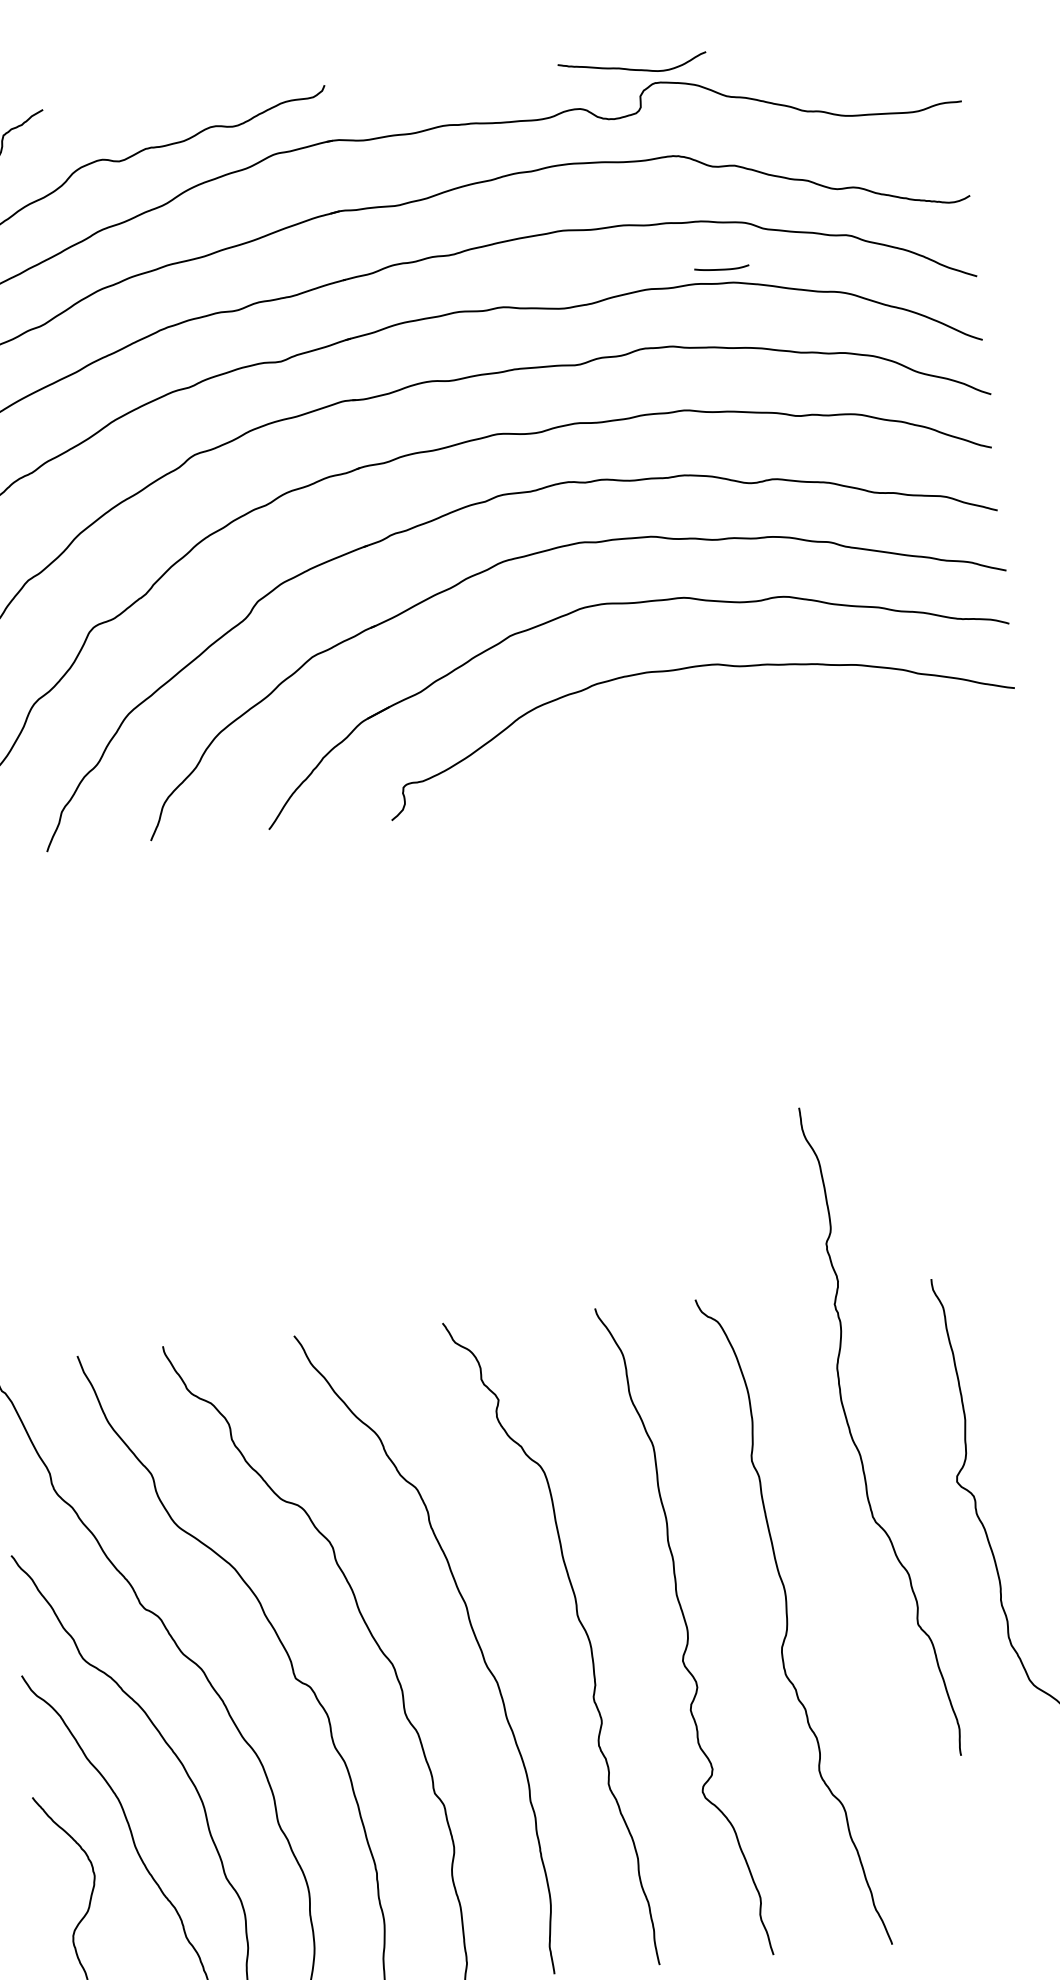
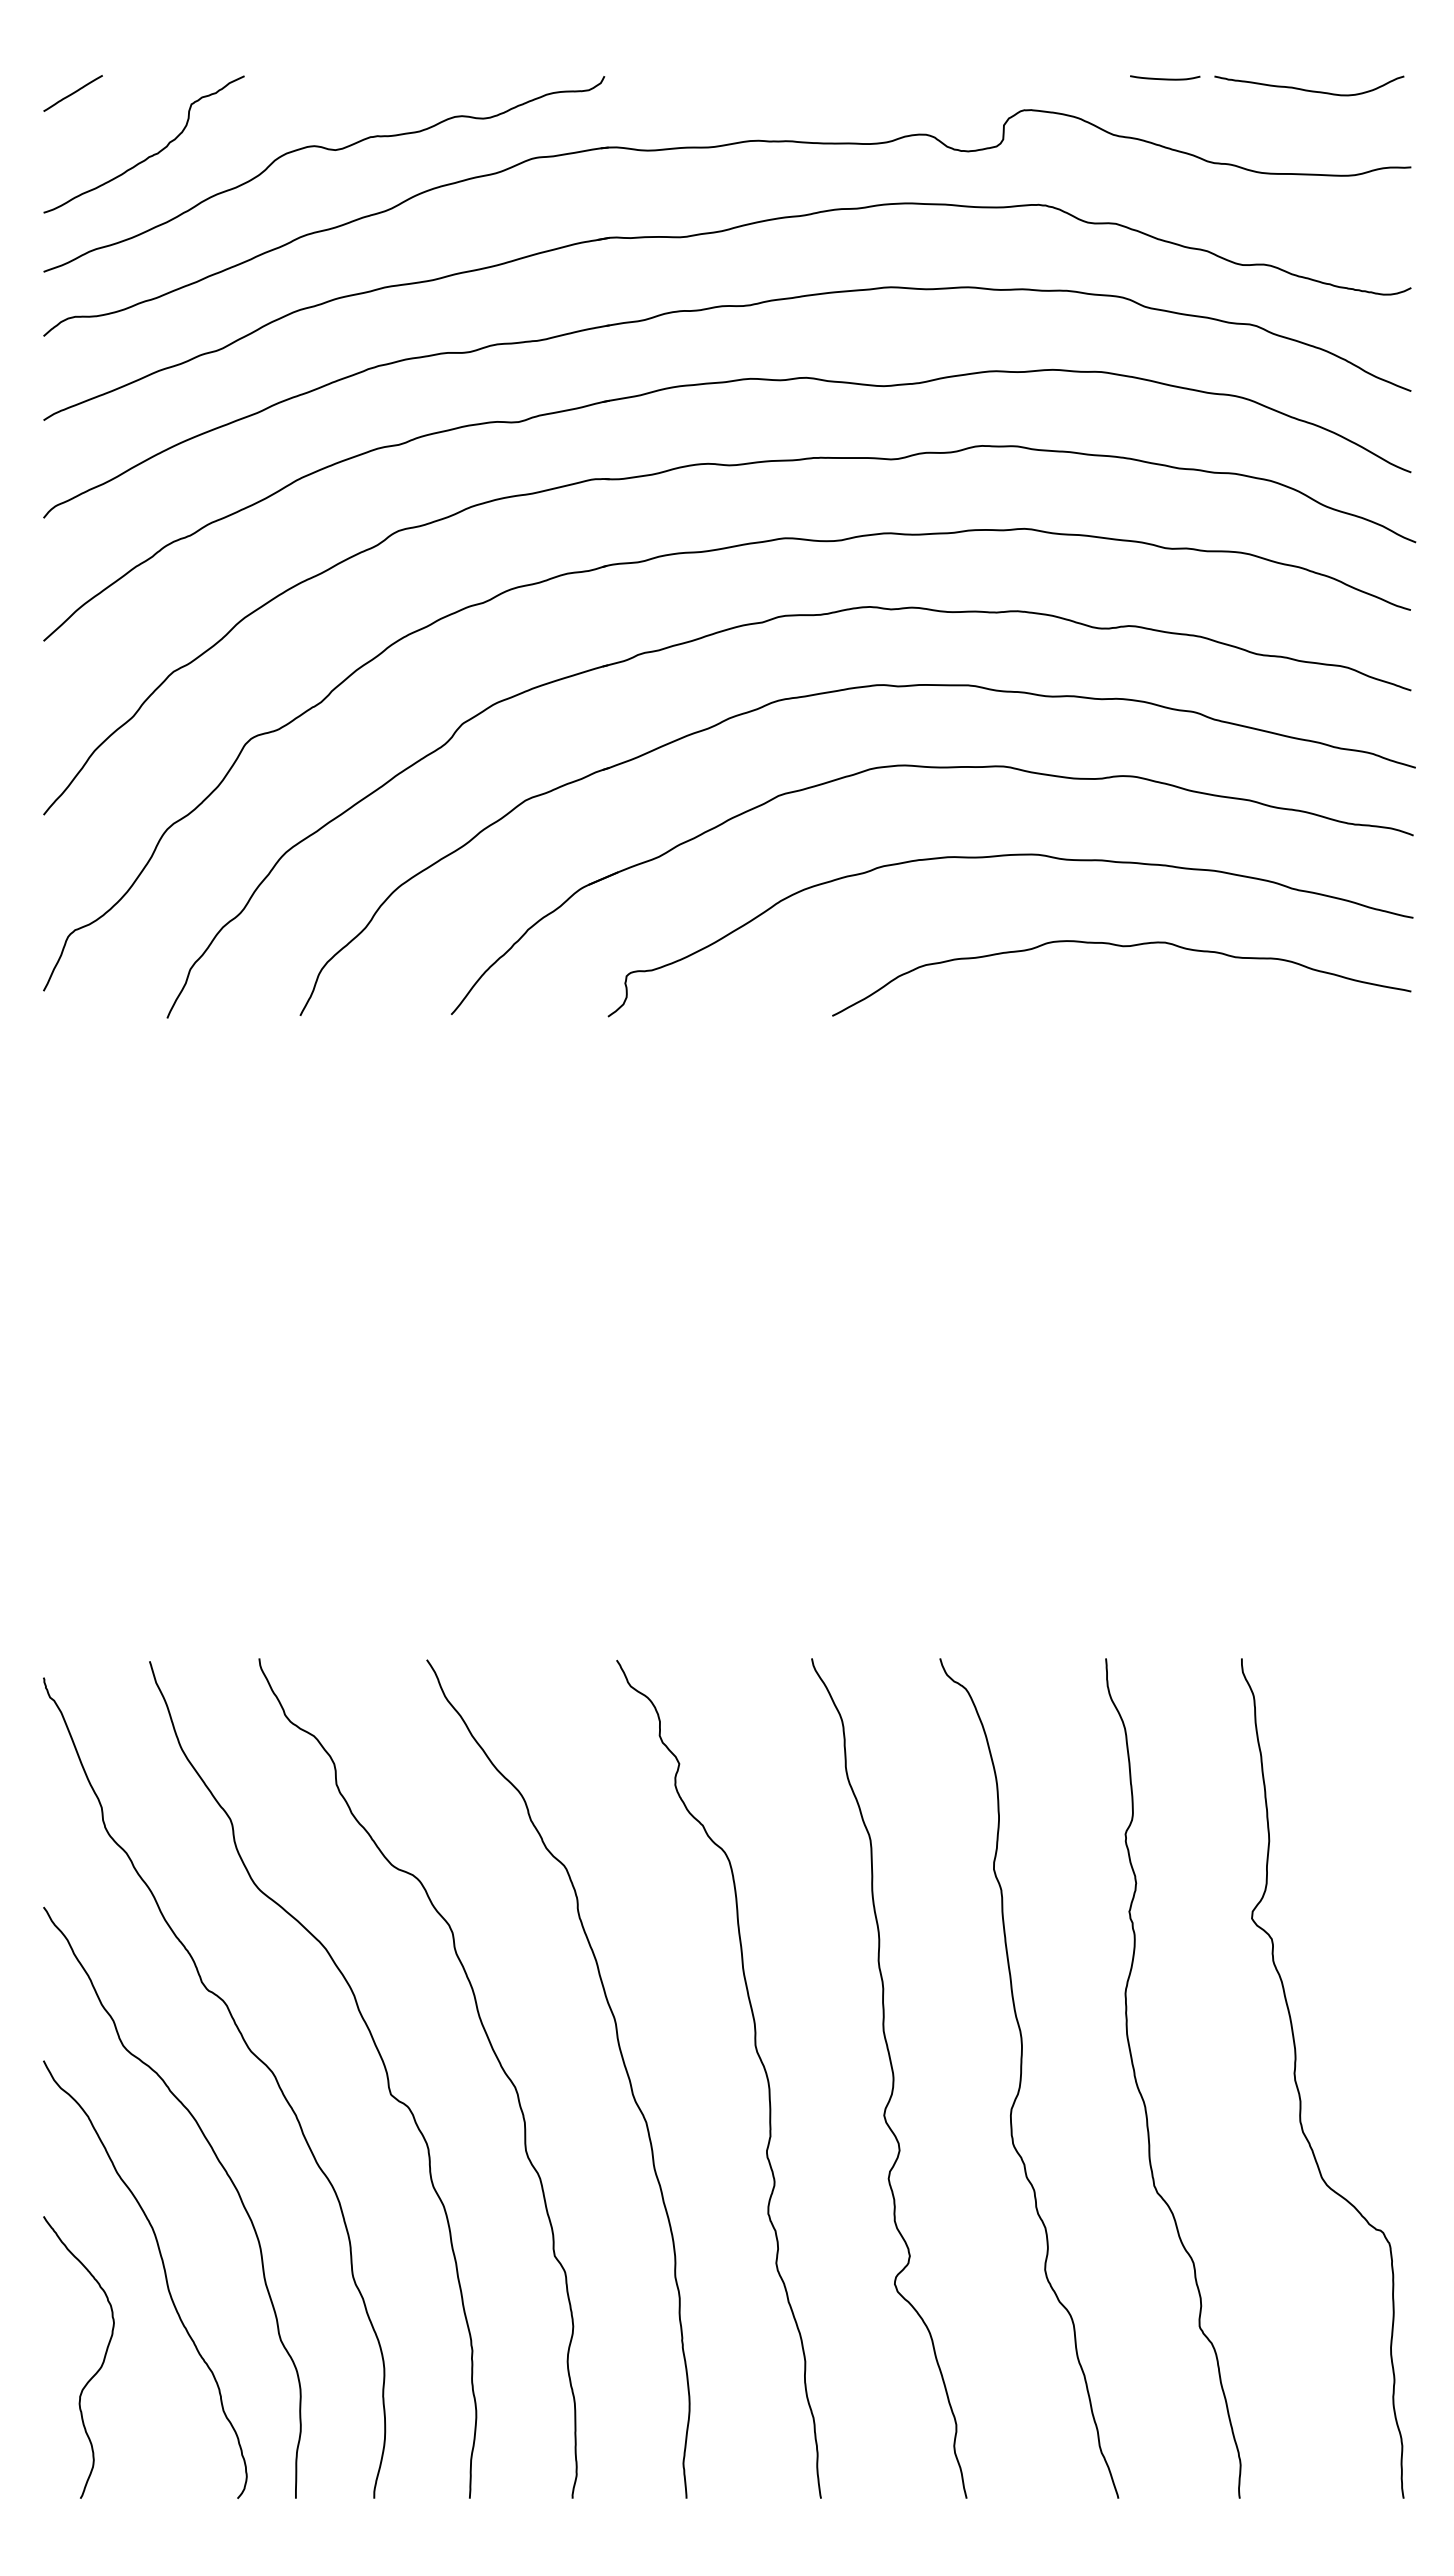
curve: (632, 68) -> (1308, 89), moved
curve: (722, 268) -> (1165, 78), moved
curve: (789, 731) -> (1122, 947), added
curve: (856, 1445) -> (1141, 2093), moved

